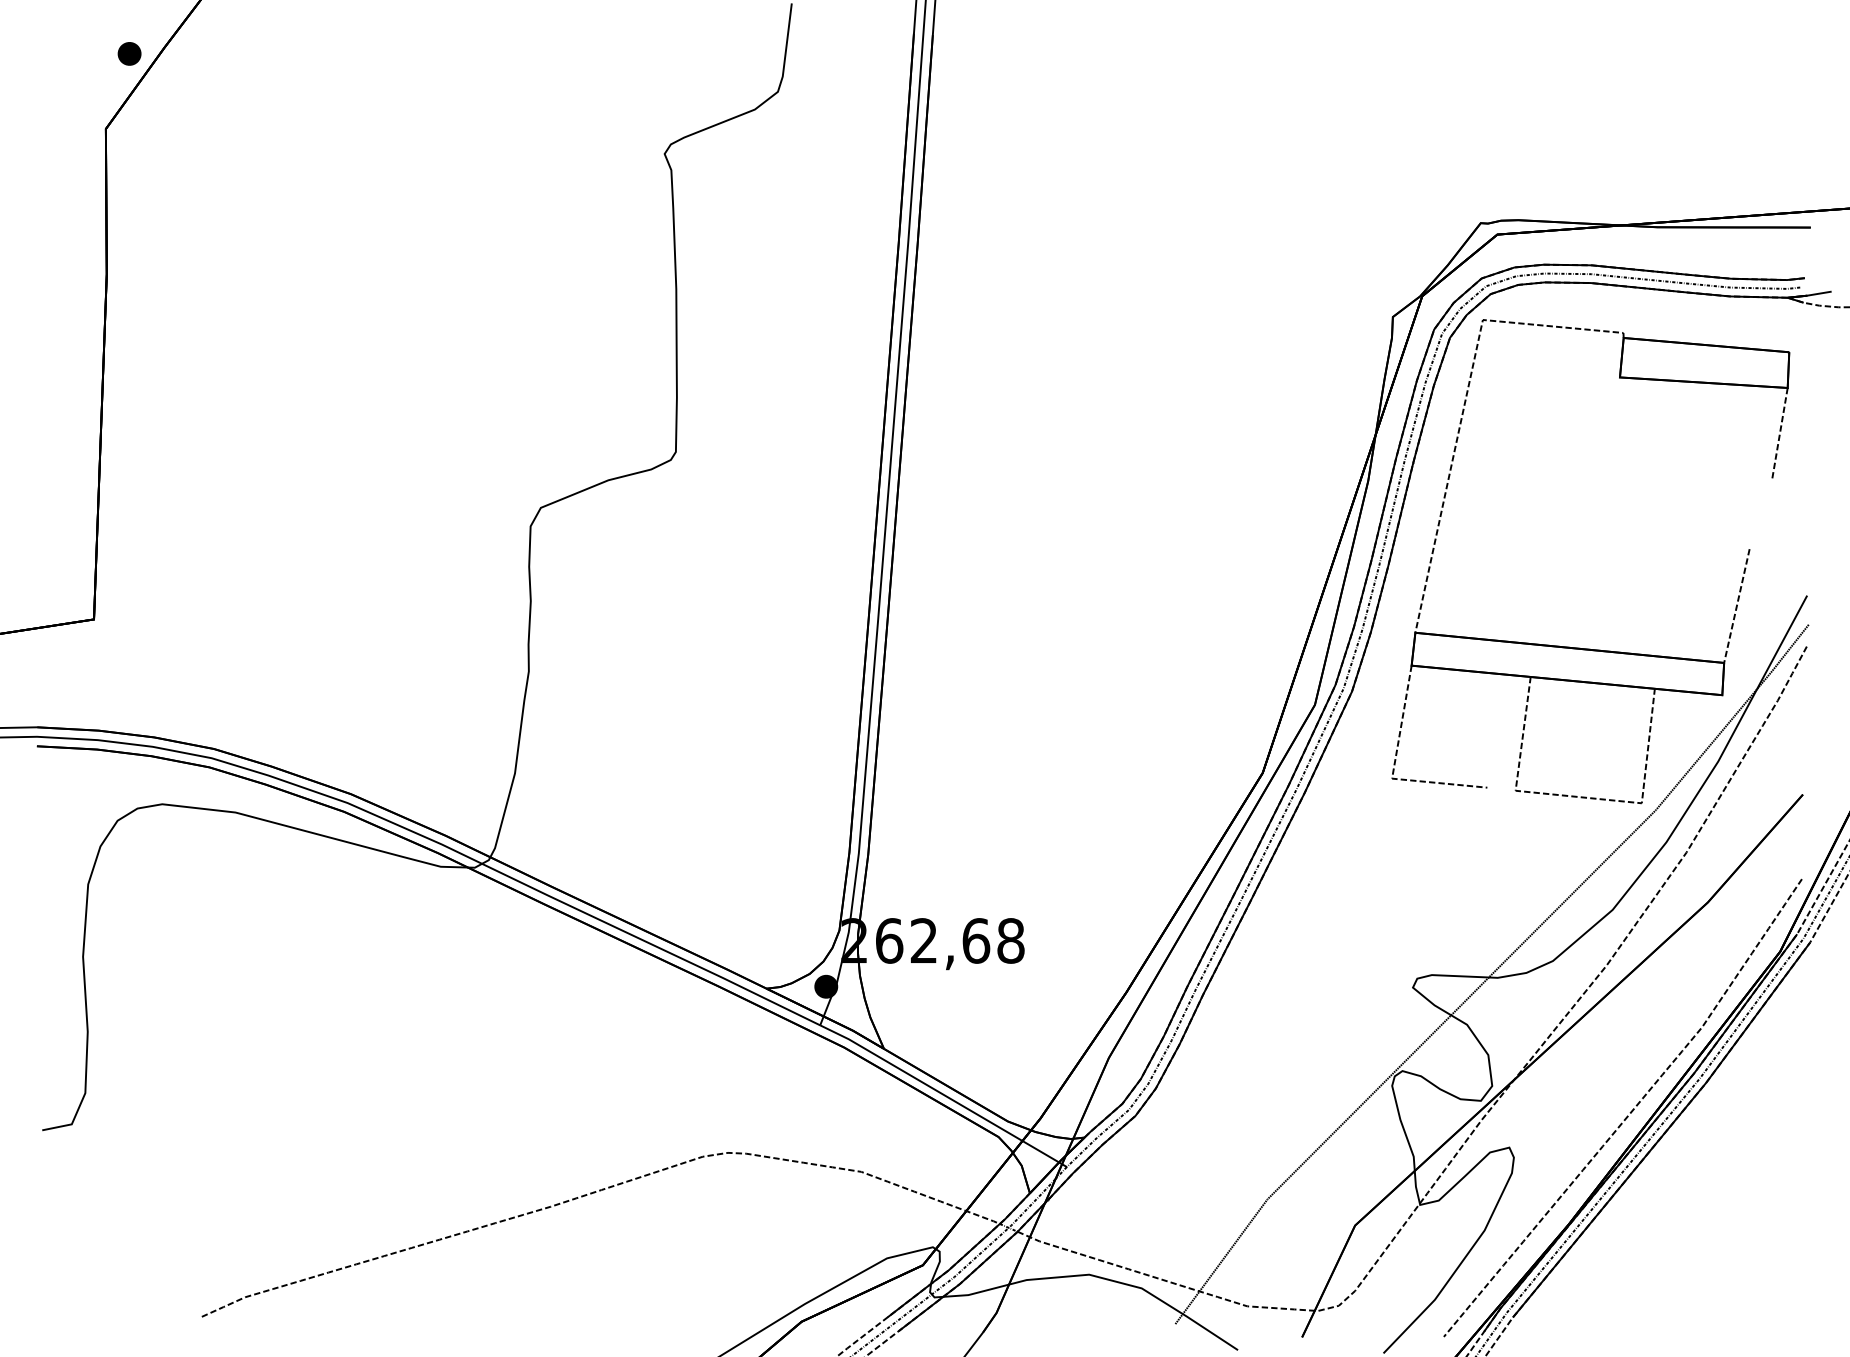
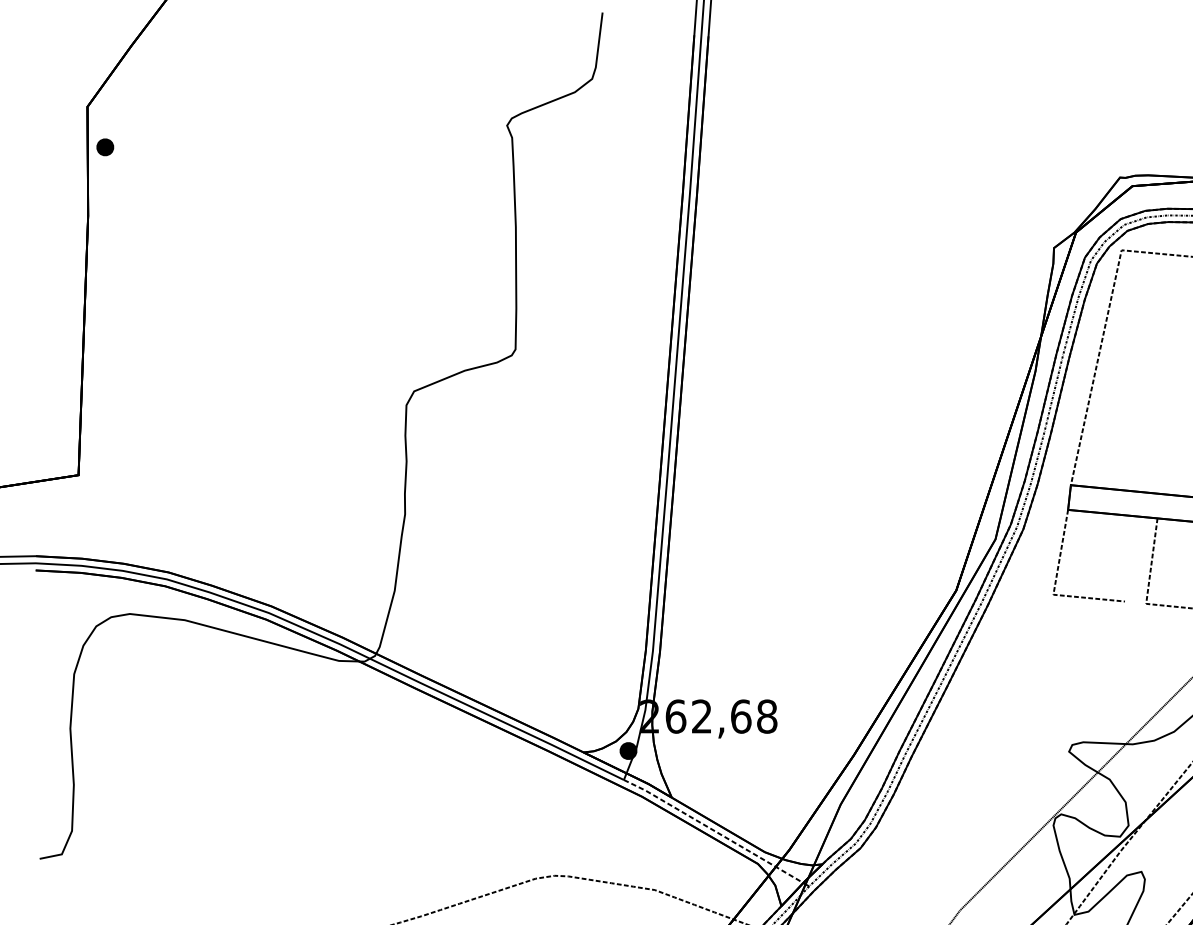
part: (129, 53) -> (105, 147), moved
line: (940, 1092) -> (714, 830), solid -> dashed

